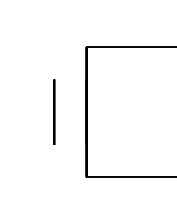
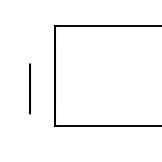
line: (53, 111) -> (29, 88), moved

